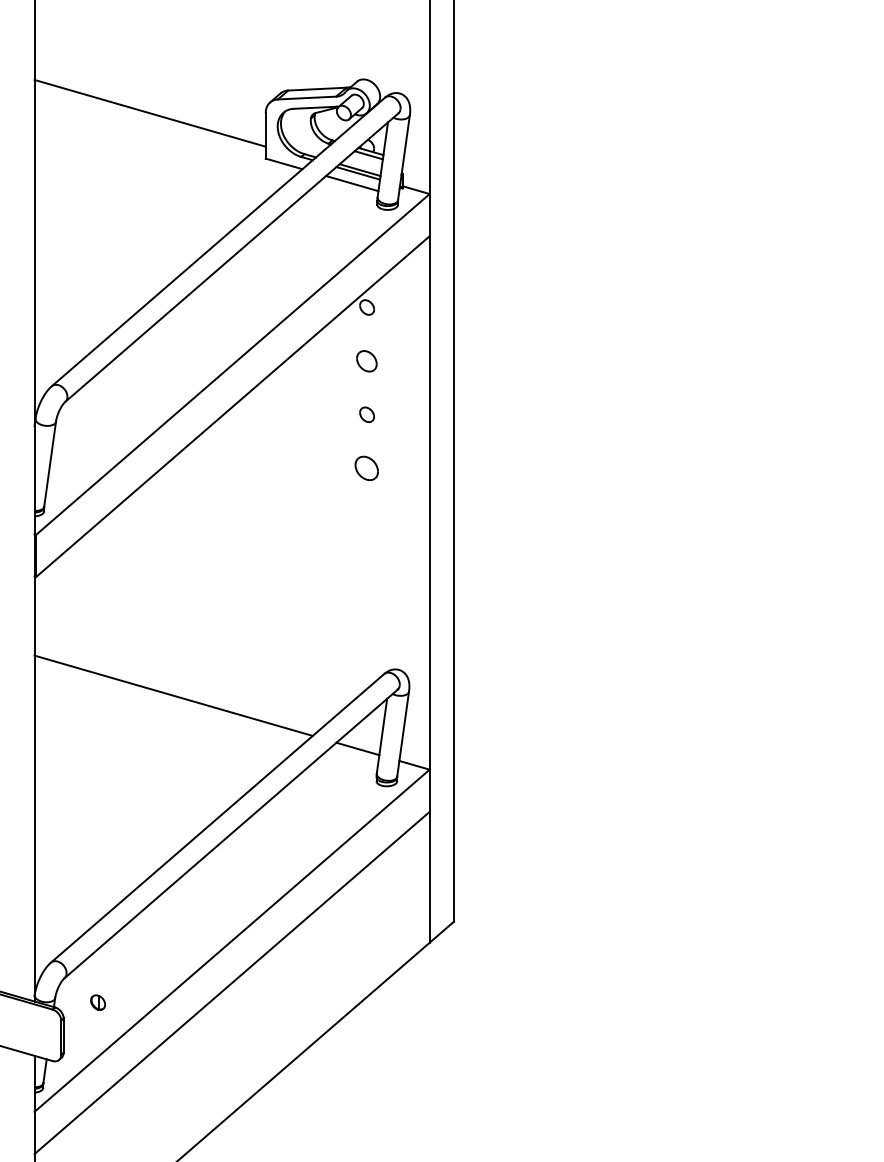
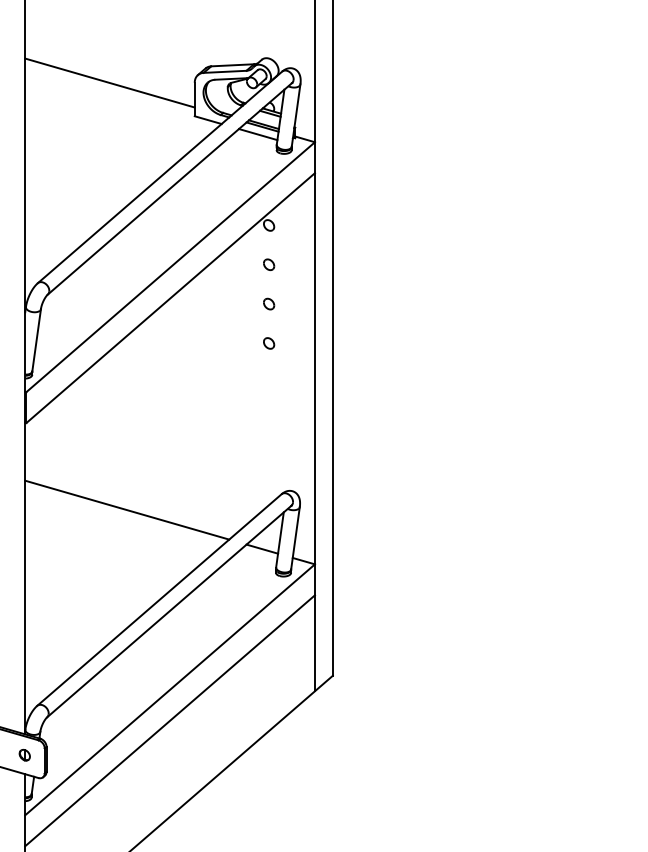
part: (367, 360) -> (269, 264), size x0.71
part: (367, 468) -> (269, 343), size x0.62
part: (97, 1003) -> (24, 755), moved

